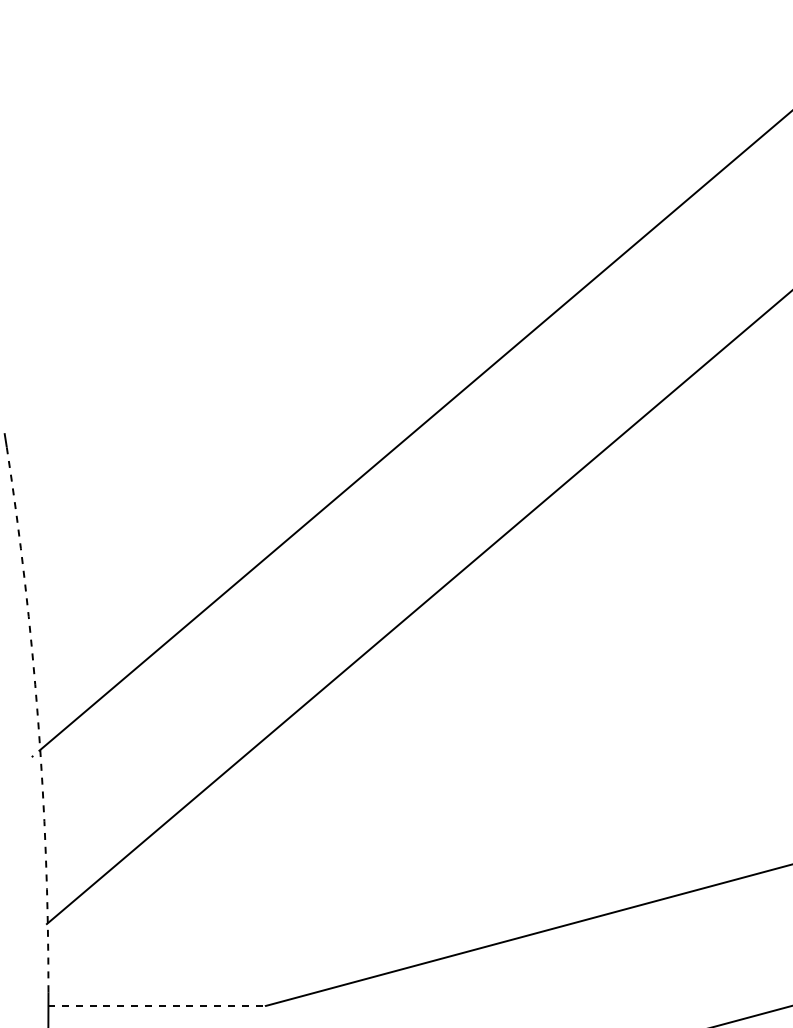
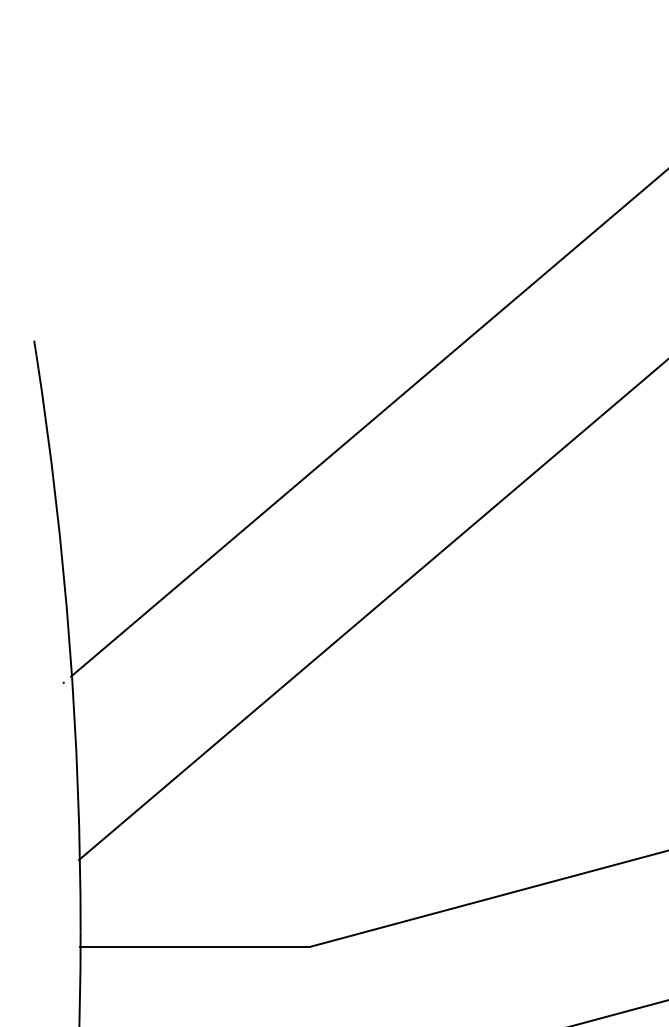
arc: (38, 718) -> (70, 642), dashed -> solid
line: (157, 1006) -> (195, 947), dashed -> solid

